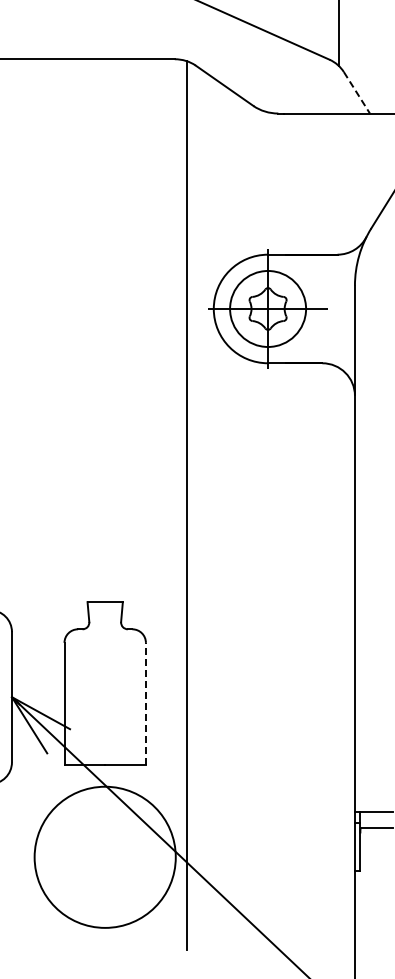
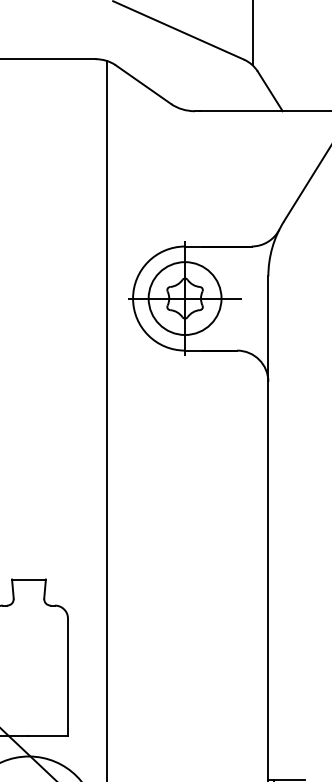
line: (357, 93) -> (270, 92), dashed -> solid
line: (145, 703) -> (67, 676), dashed -> solid

